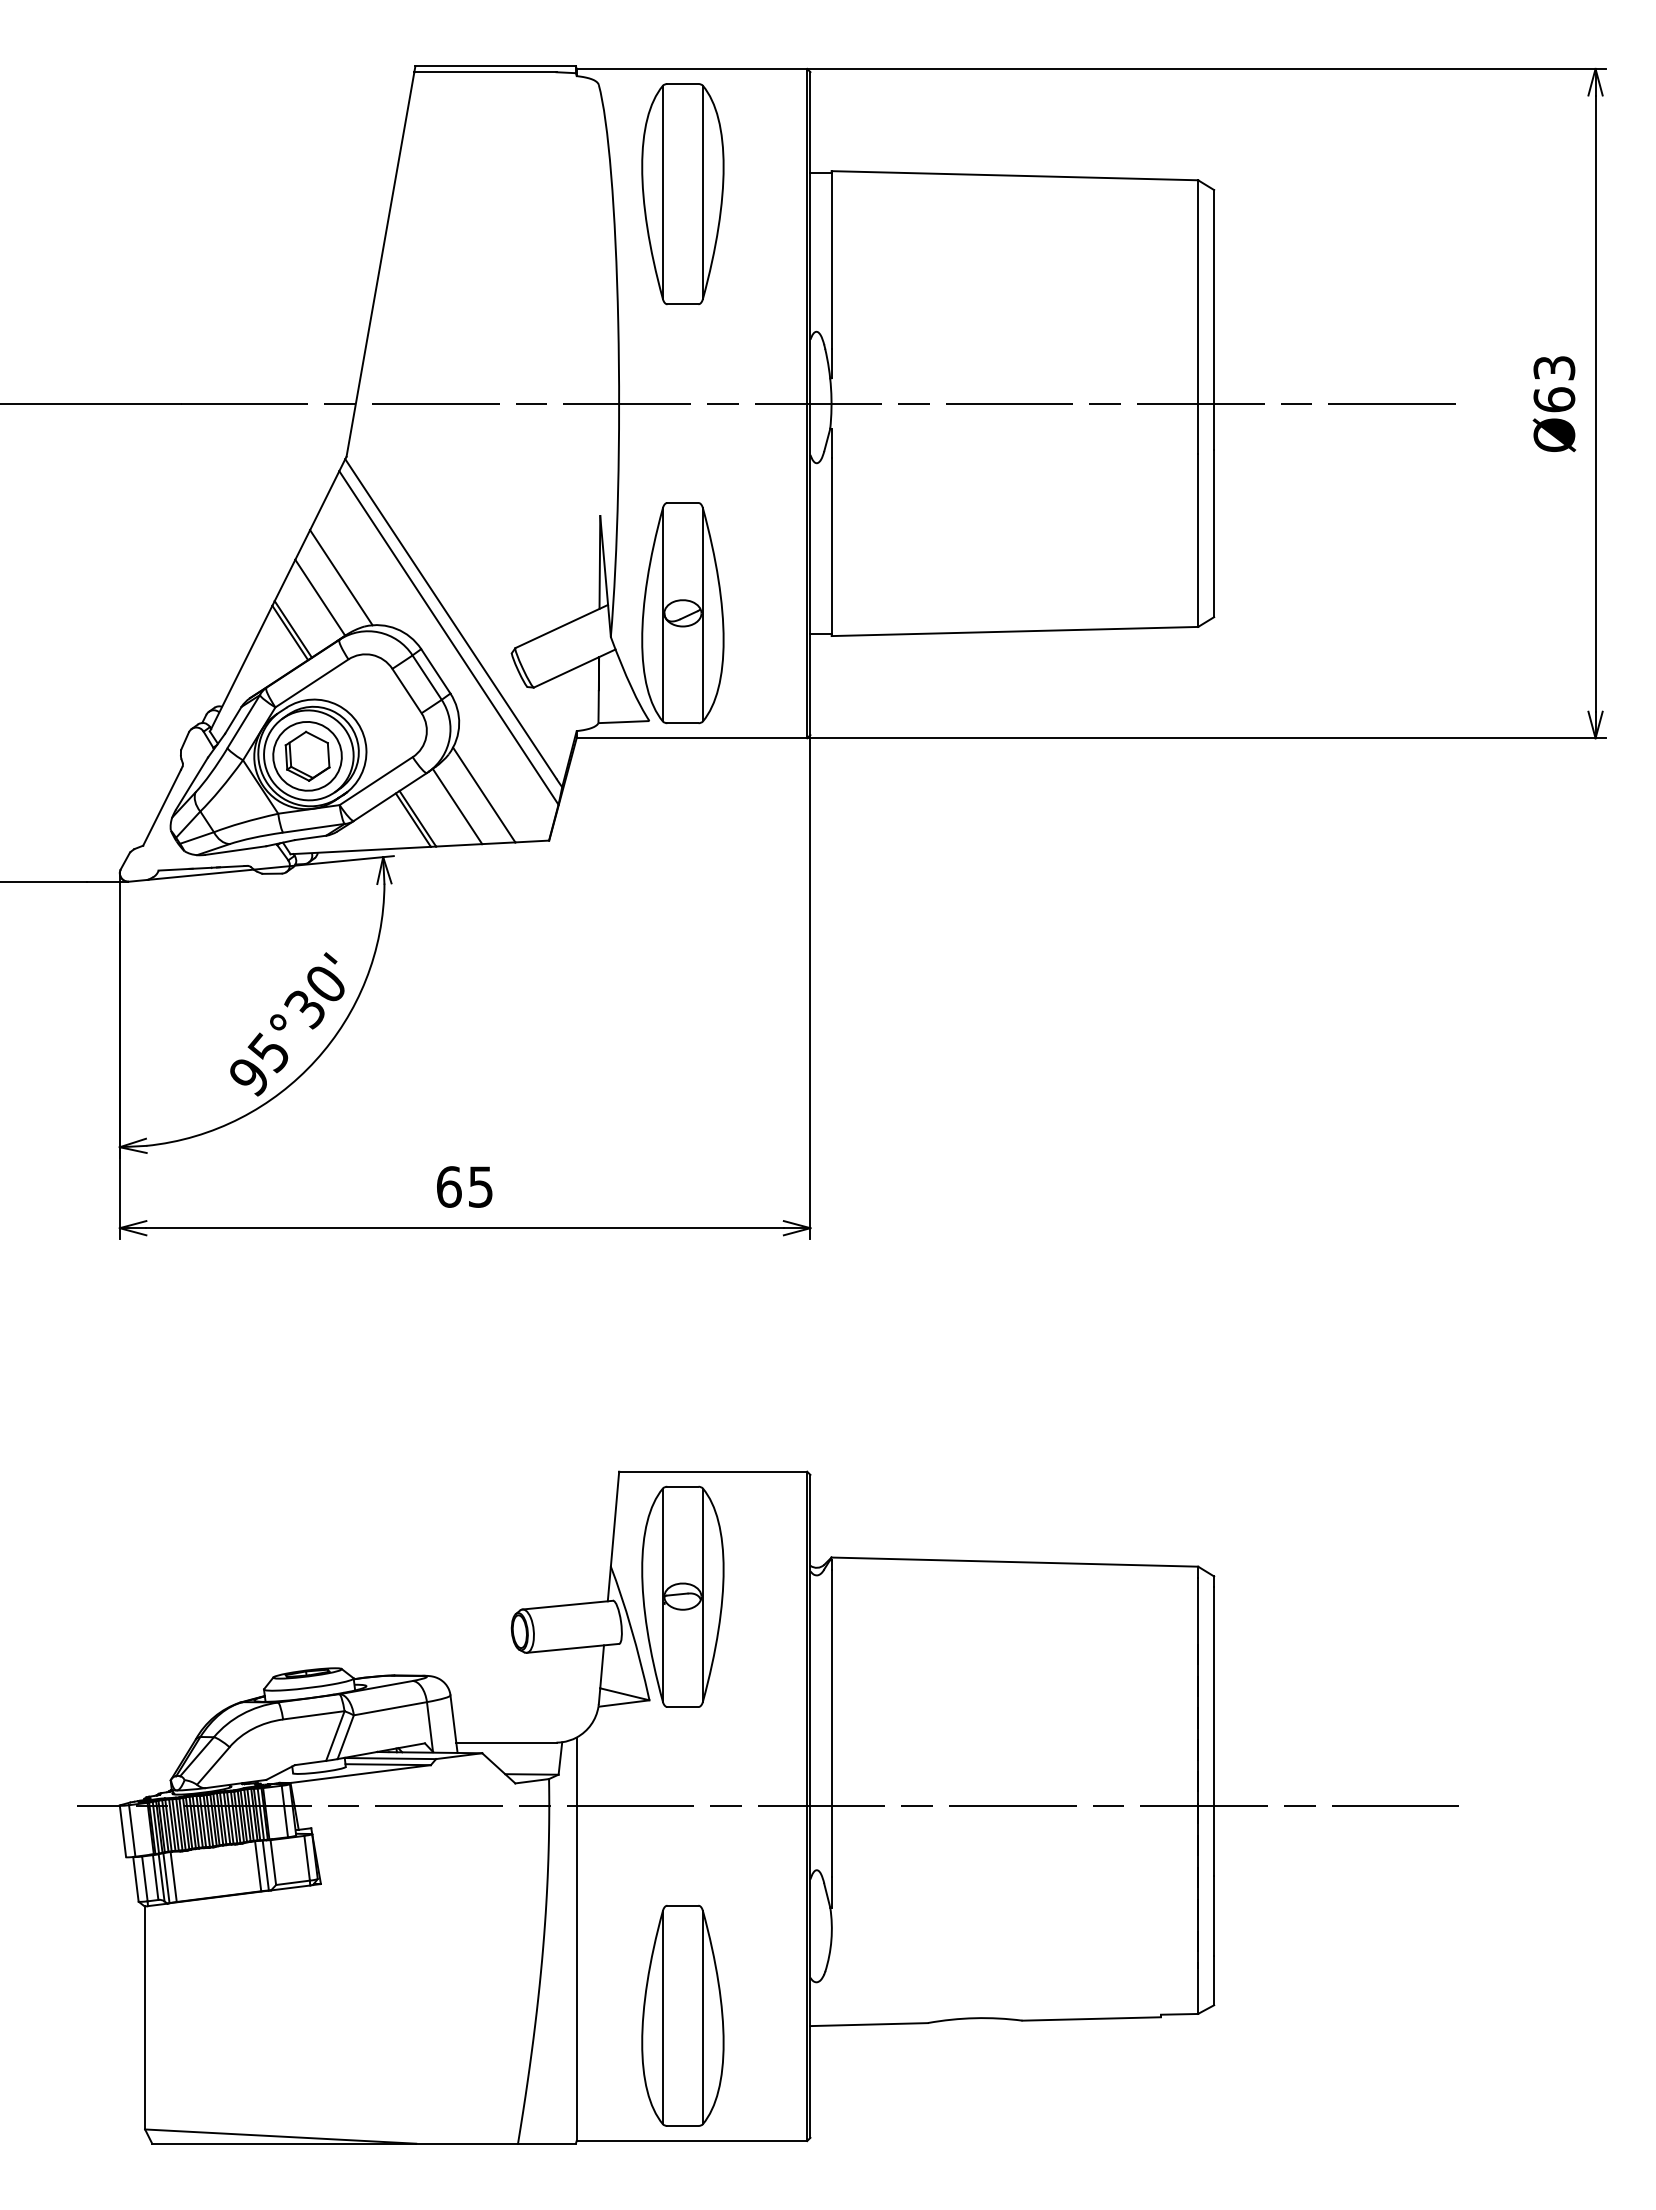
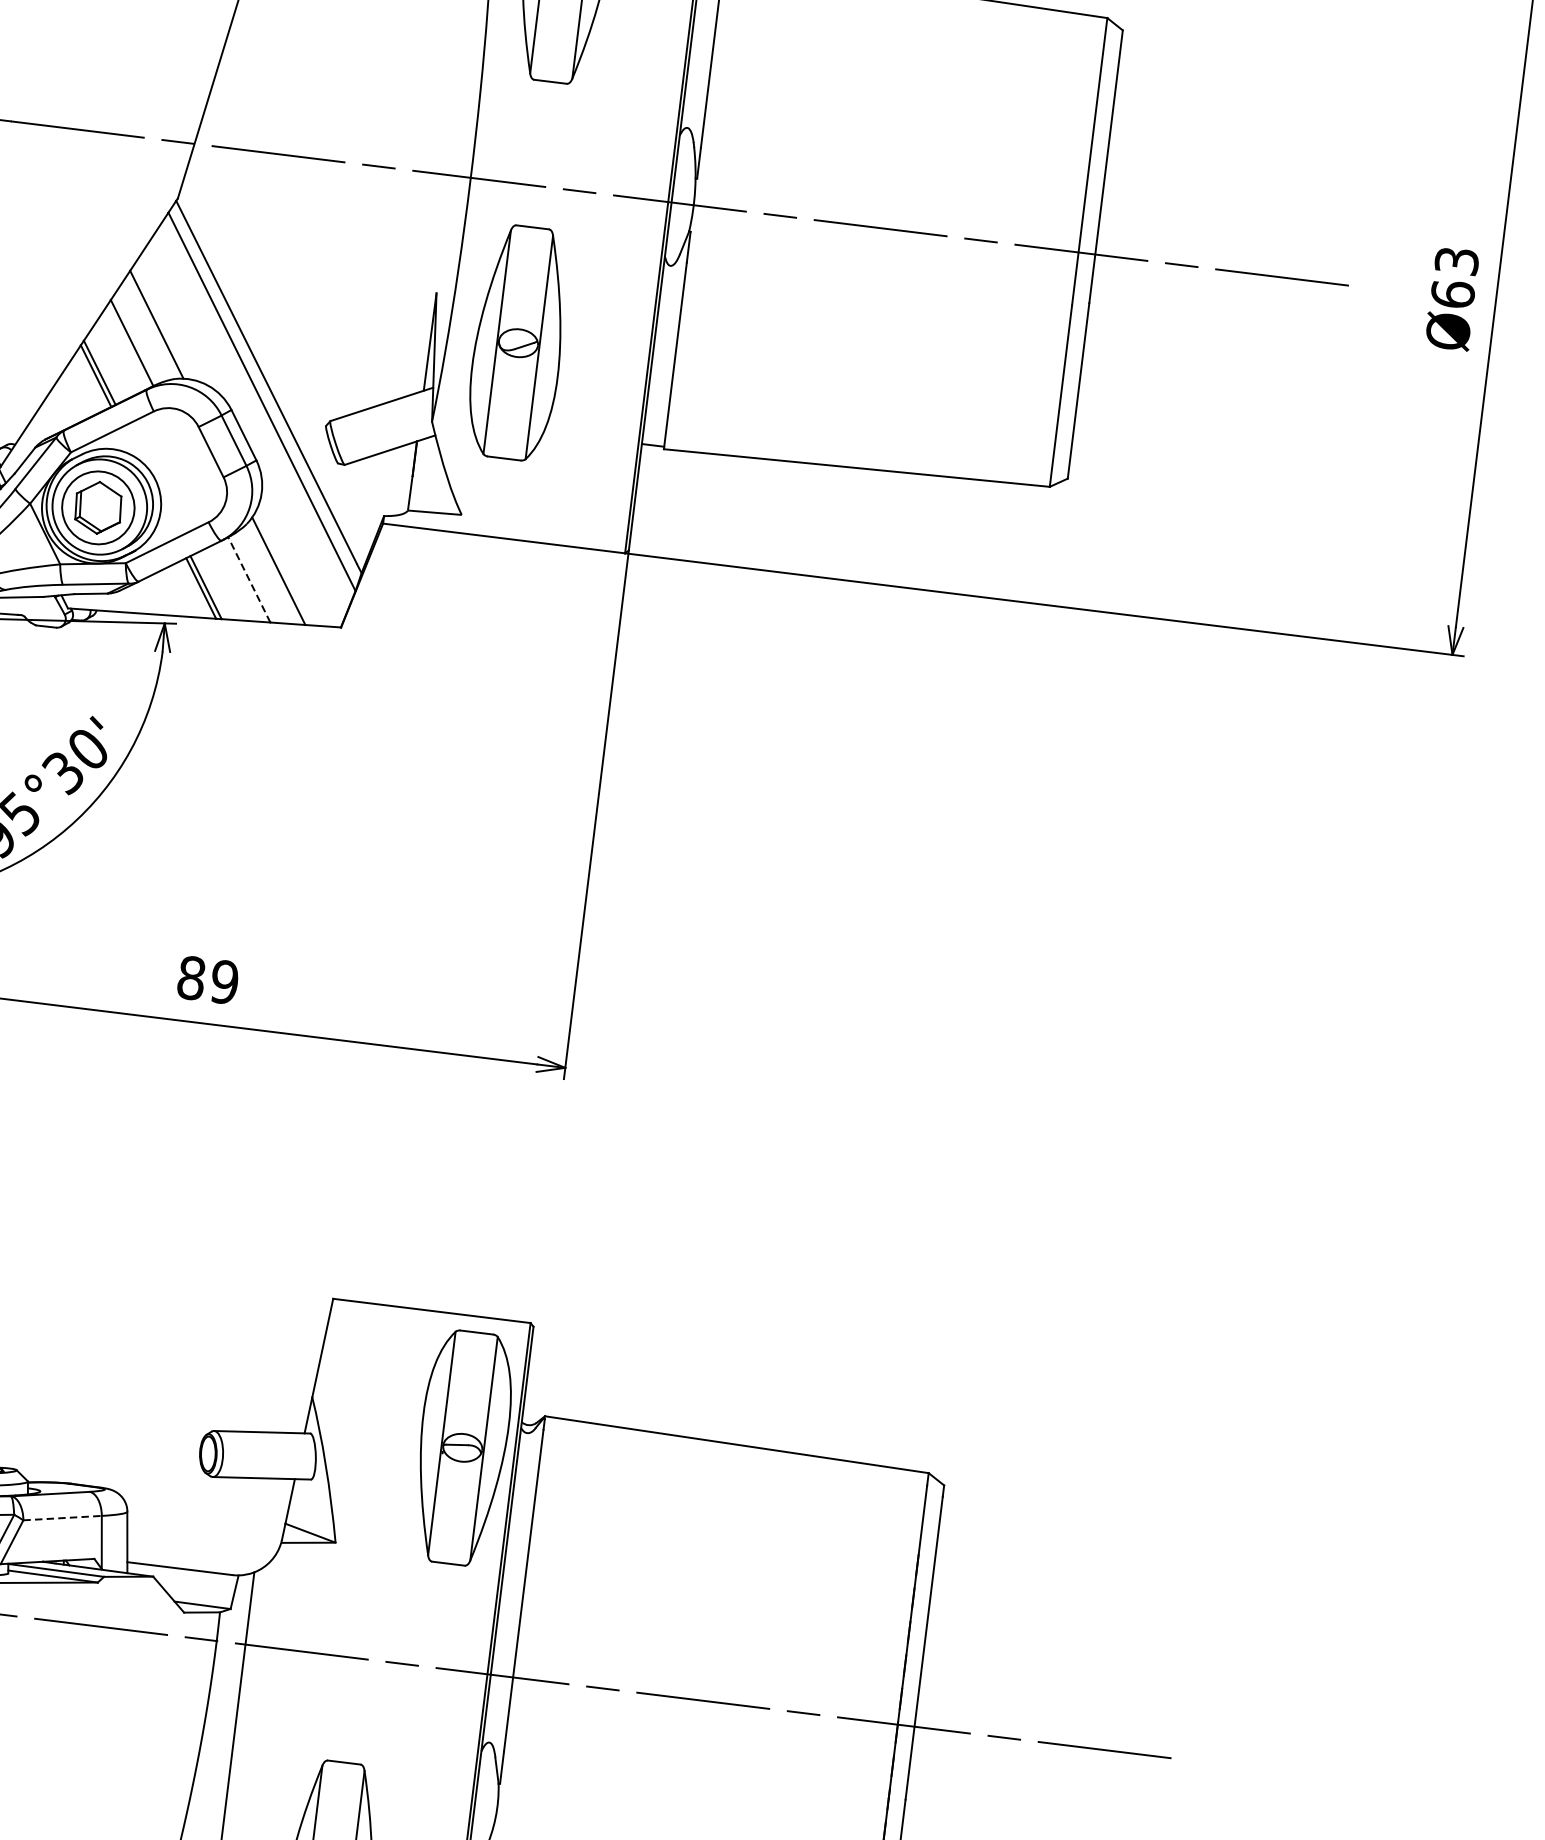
part: (682, 613) -> (518, 343), moved
line: (457, 806) -> (249, 579), solid -> dashed
text: (464, 1186) -> (207, 979), 65 -> 89
part: (682, 1596) -> (462, 1447), moved
line: (390, 1708) -> (62, 1517), solid -> dashed

